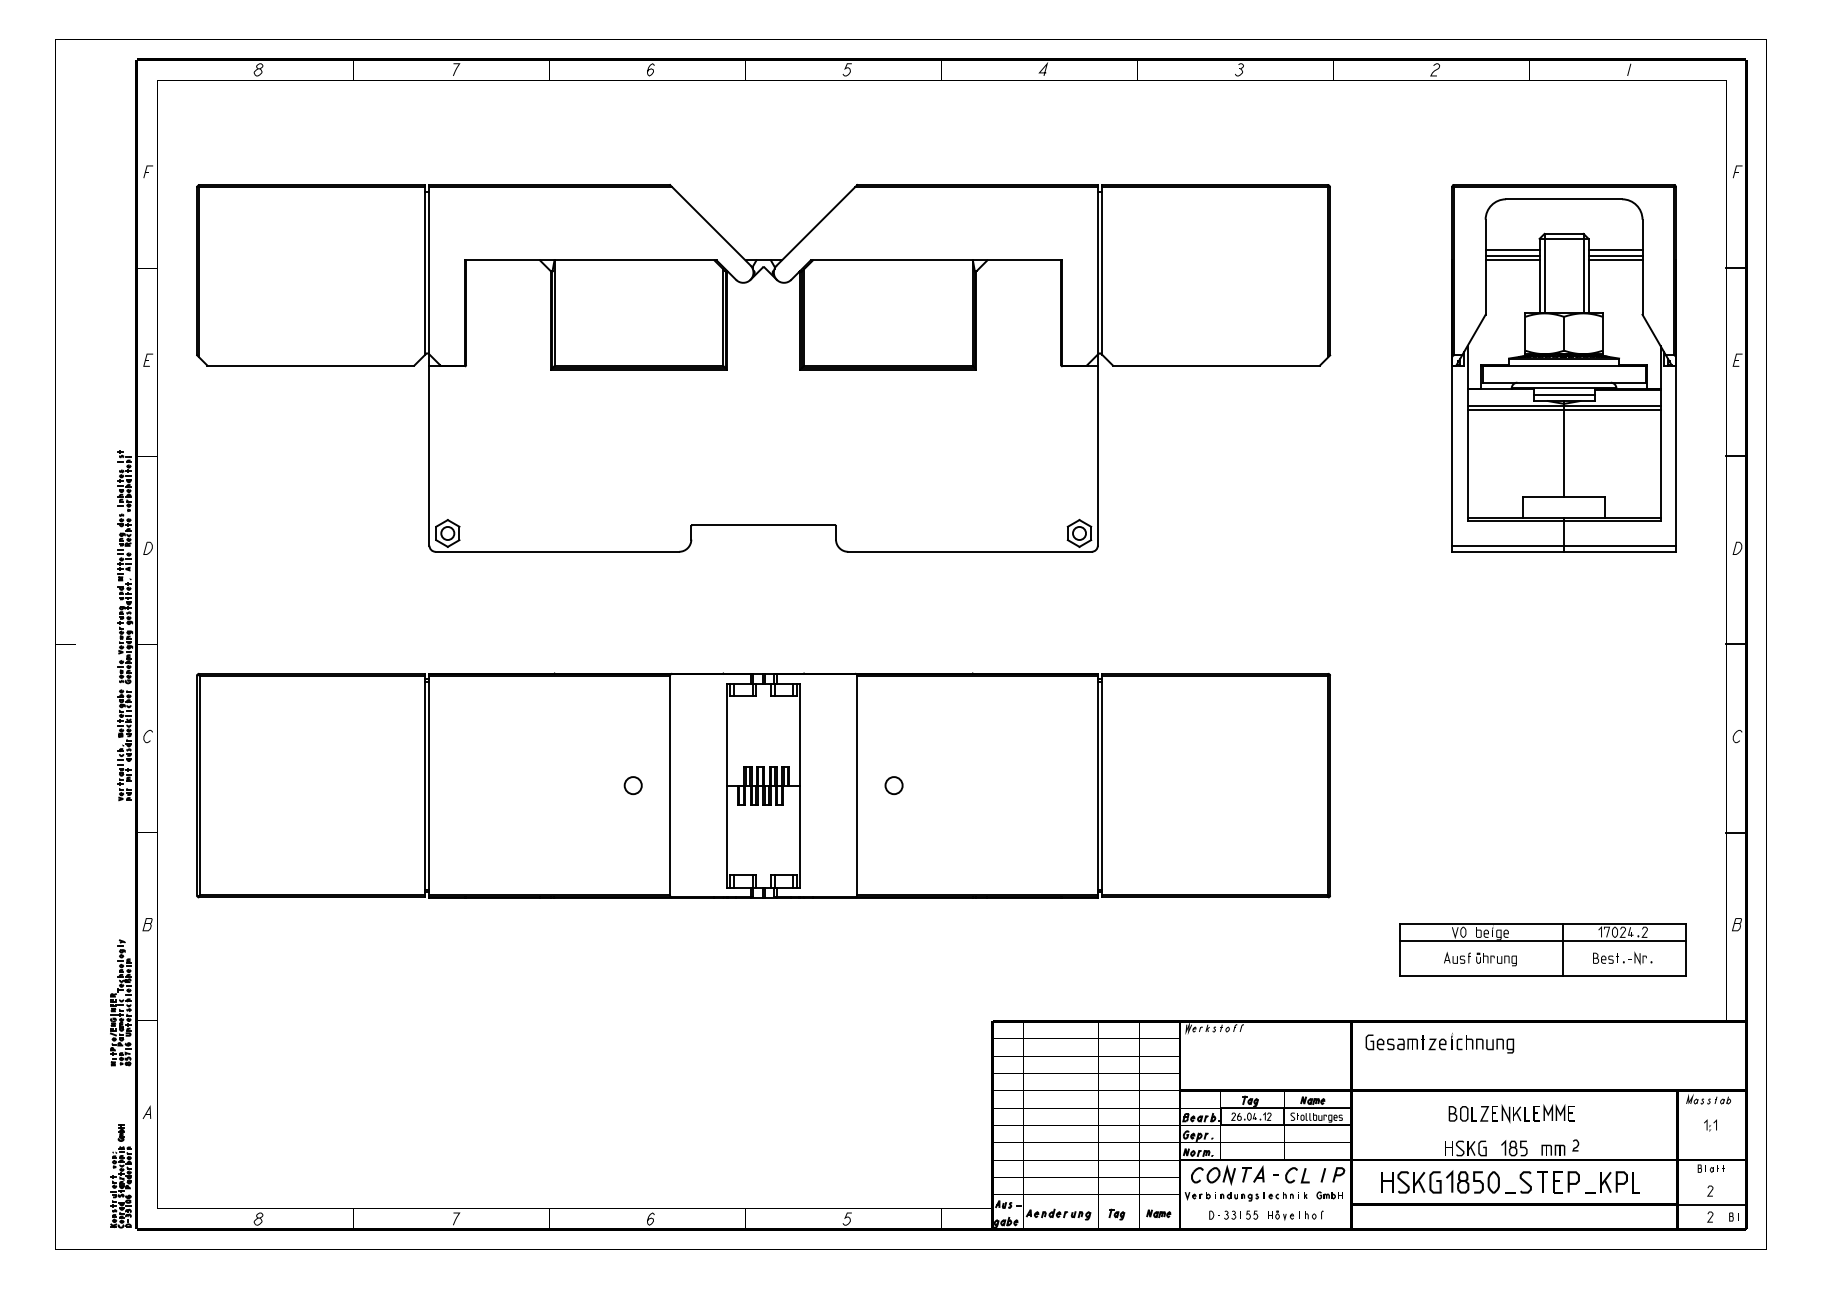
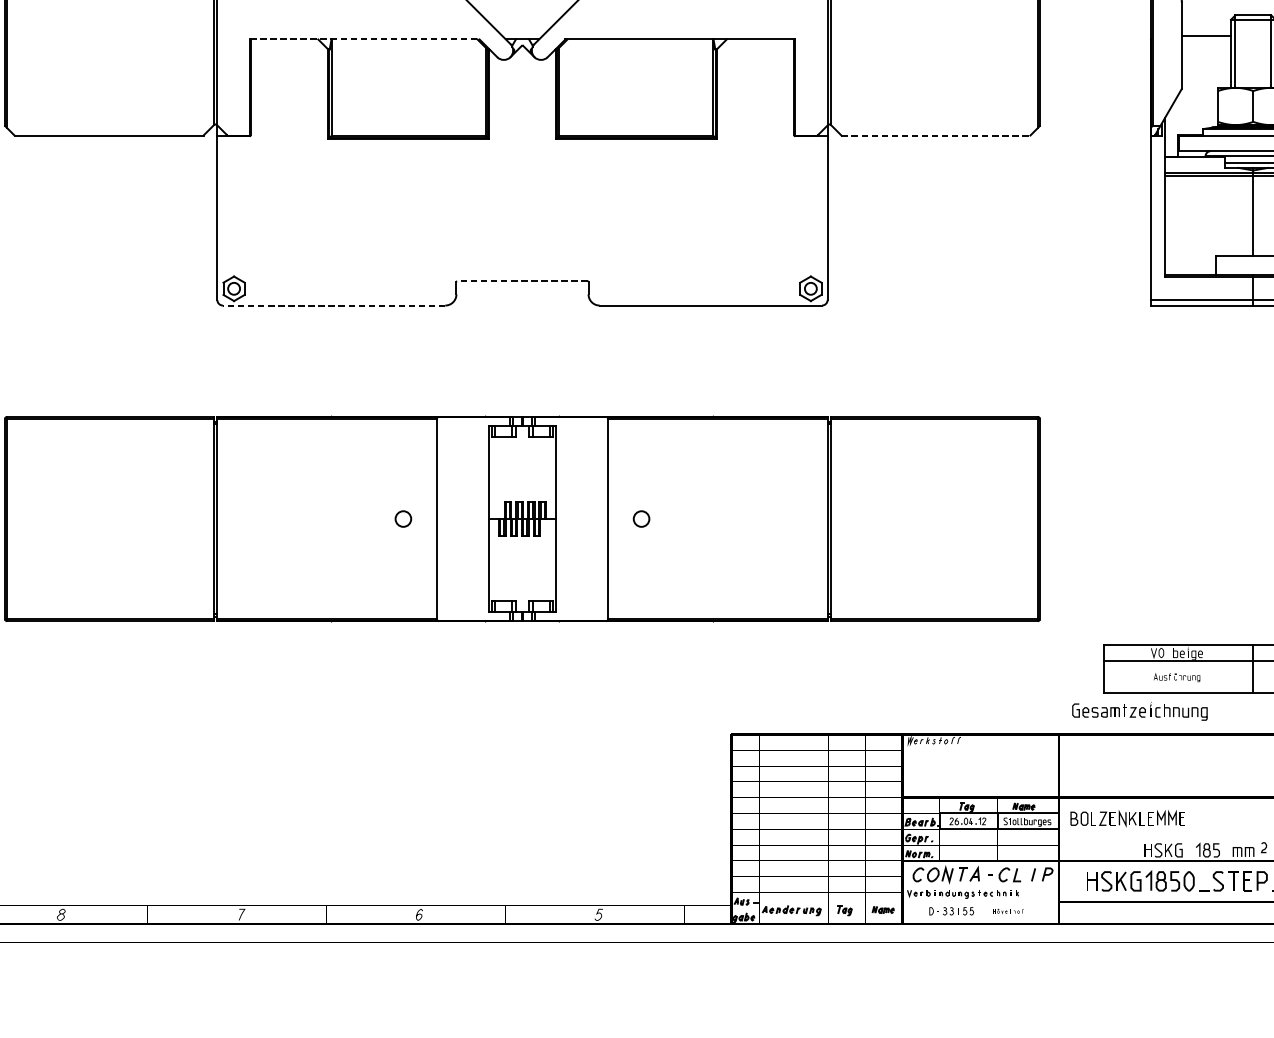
line: (1512, 250) -> (1206, 30), removed
line: (591, 260) -> (365, 39), solid -> dashed
line: (1512, 260) -> (1206, 39), removed
line: (1216, 365) -> (935, 135), solid -> dashed
line: (763, 525) -> (522, 281), solid -> dashed
line: (557, 551) -> (334, 305), solid -> dashed
part: (1480, 959) -> (1177, 677), size x0.7
part: (1439, 1042) -> (1139, 710), moved
part: (1511, 1113) -> (1127, 818), moved
part: (1329, 1195) -> (1039, 893), removed
part: (1295, 1215) -> (1008, 911), size x0.6

